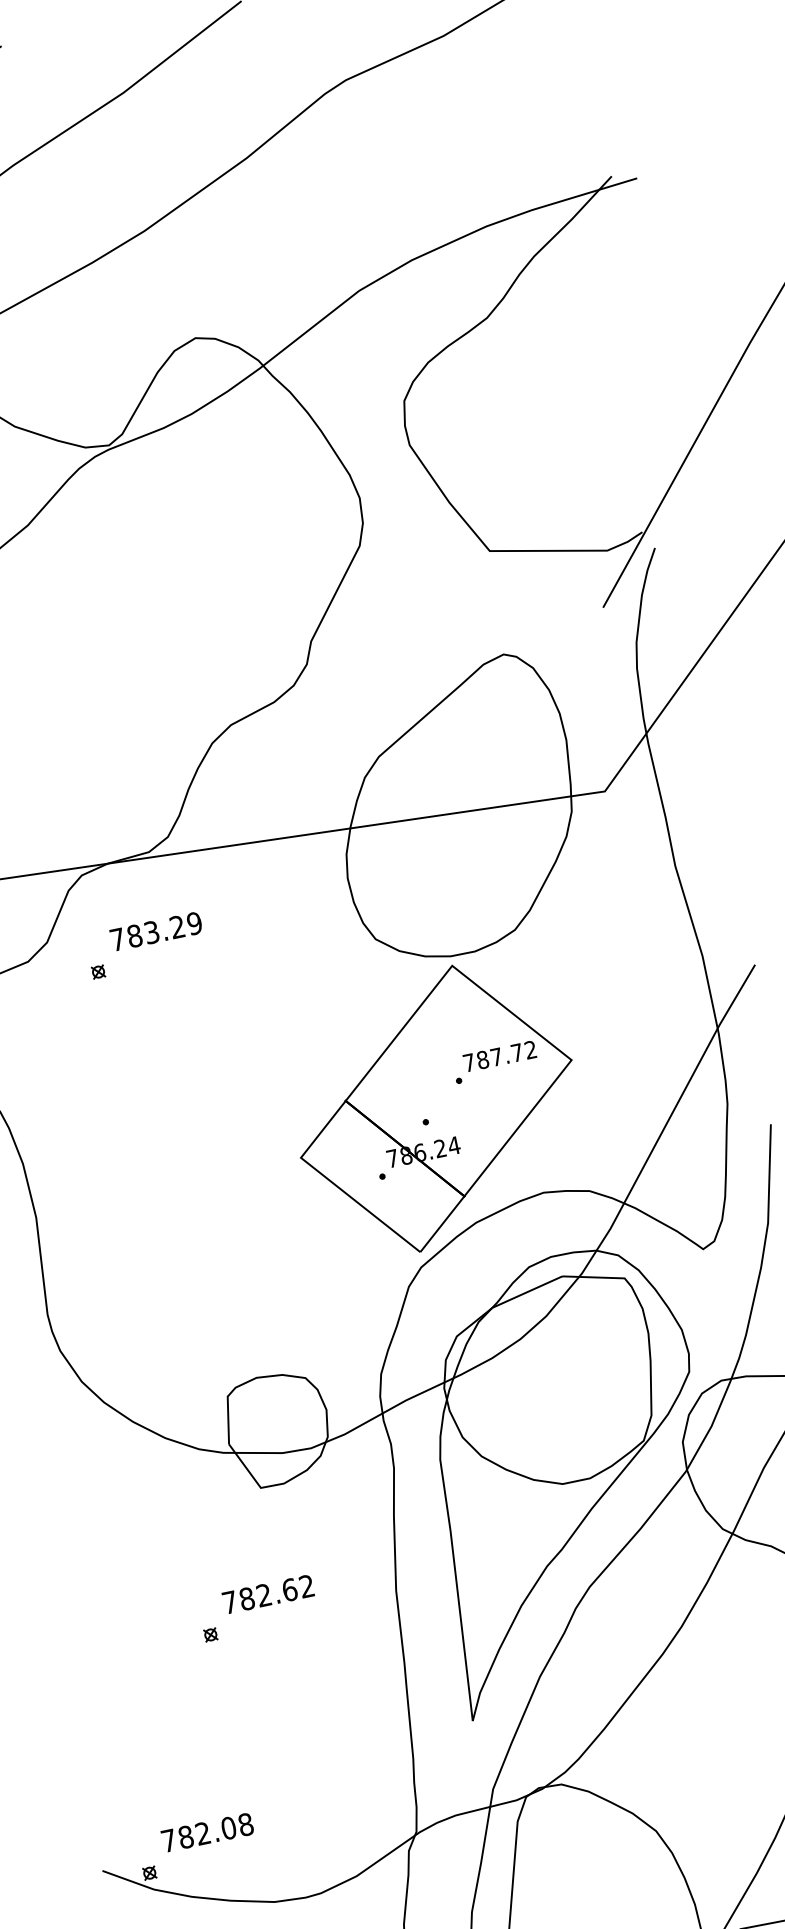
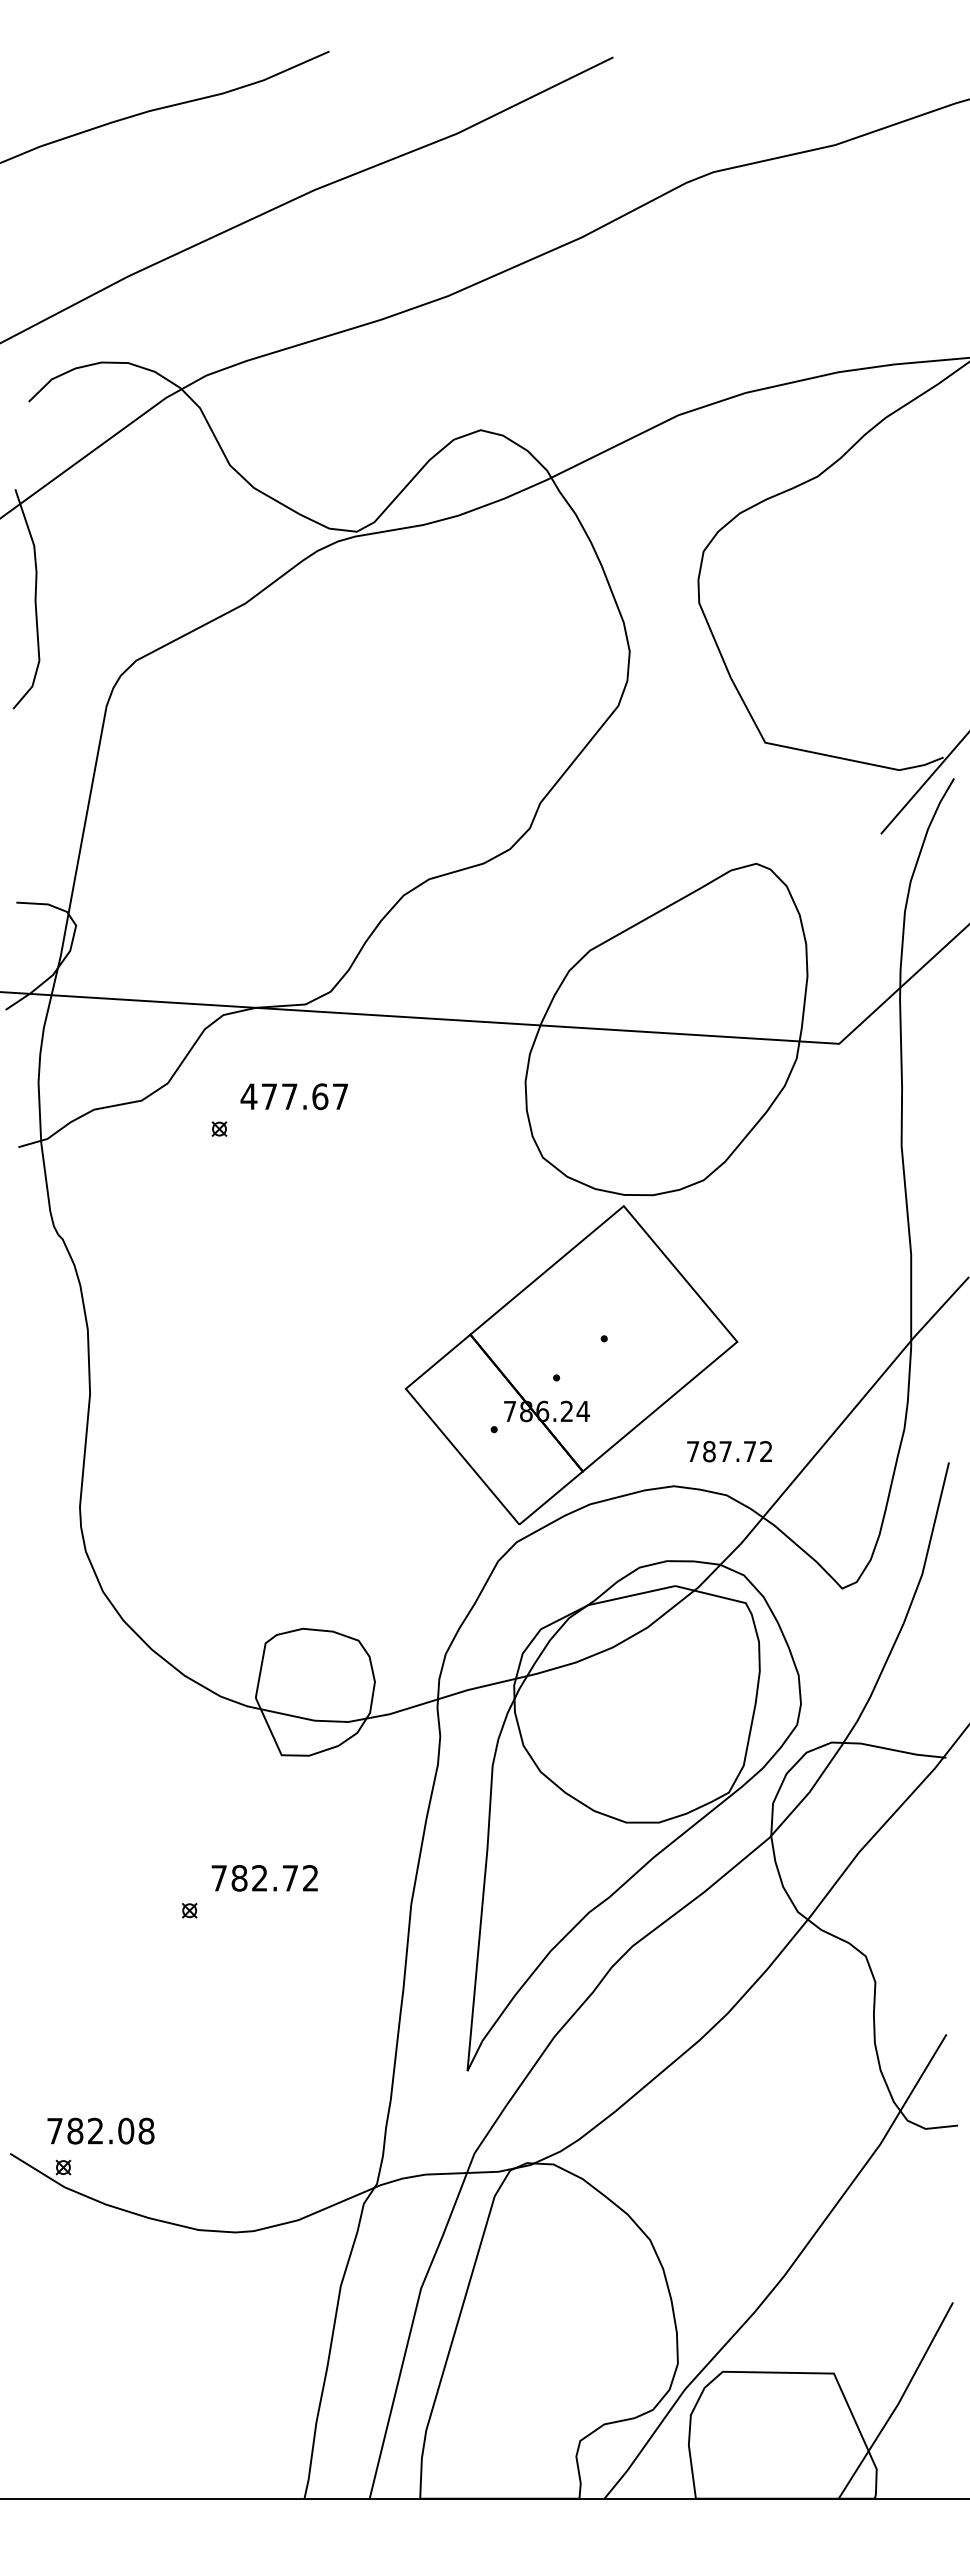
text: (155, 931) -> (294, 1096), 783.29 -> 477.67
text: (499, 1056) -> (729, 1451), moved
text: (289, 1590) -> (290, 1878), 782.62 -> 782.72
text: (207, 1832) -> (100, 2130), moved

